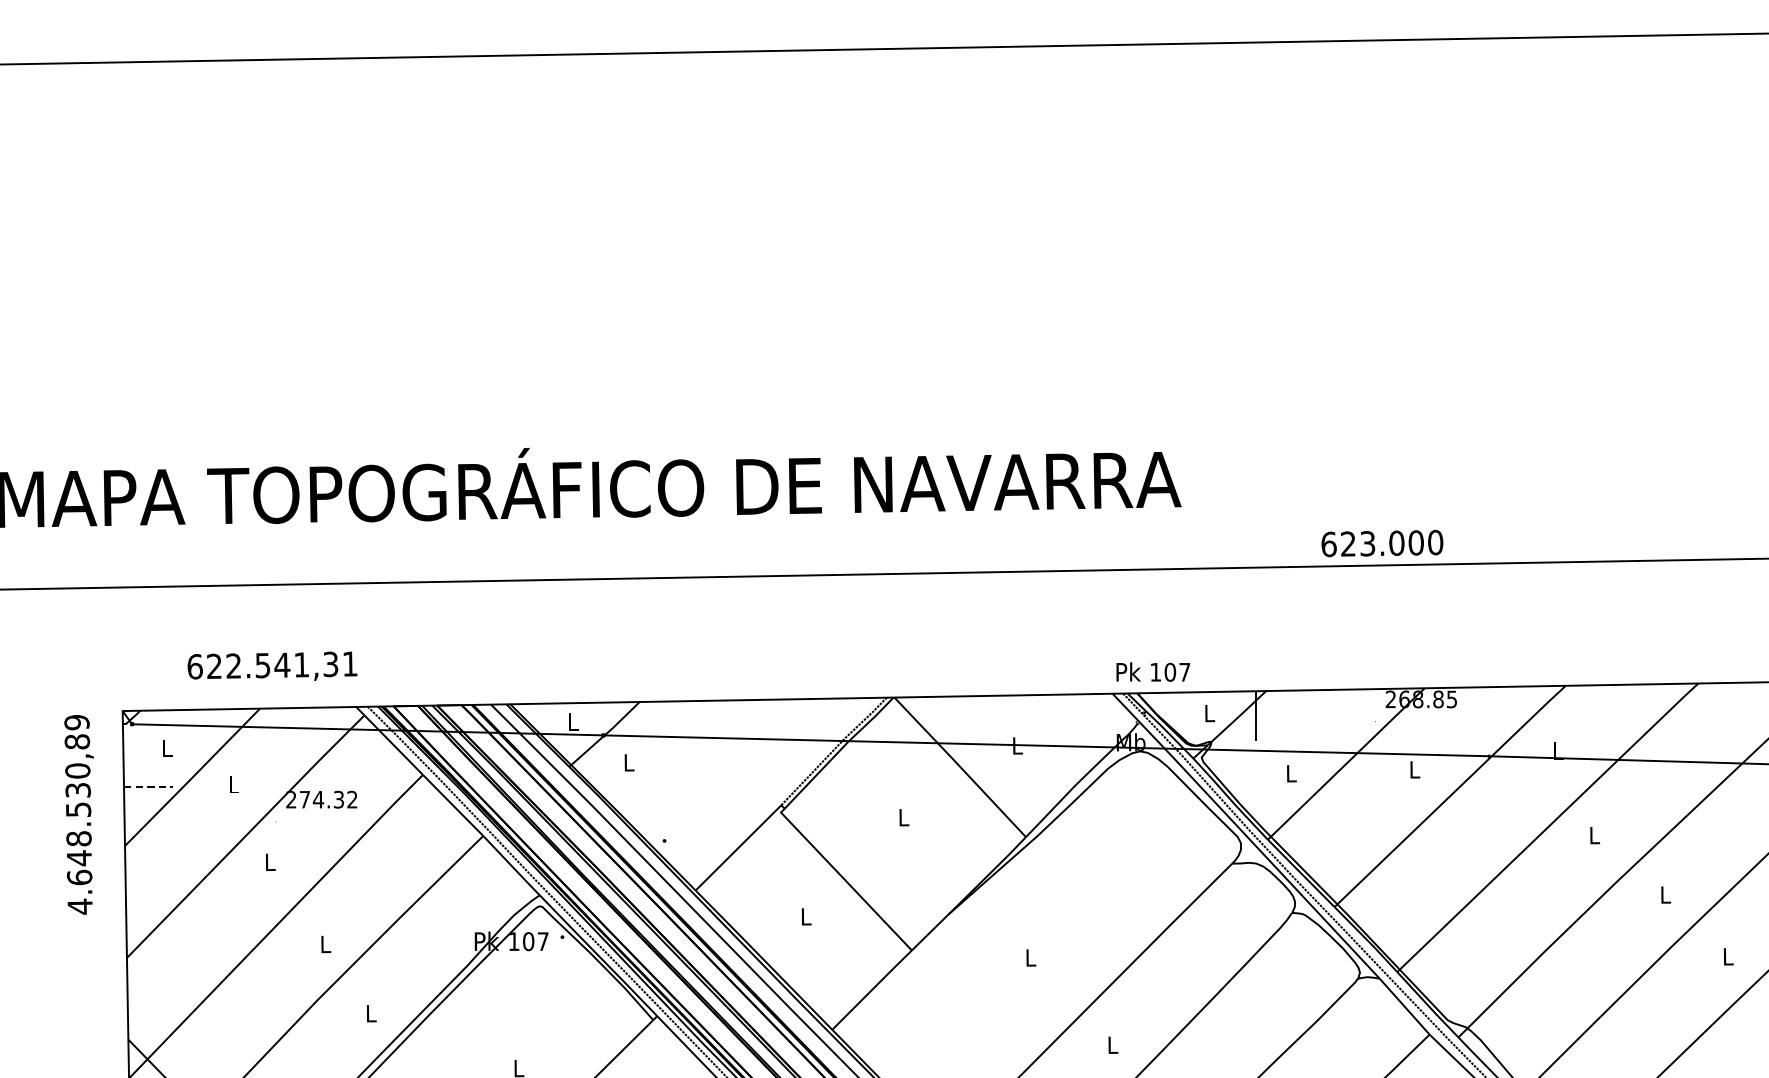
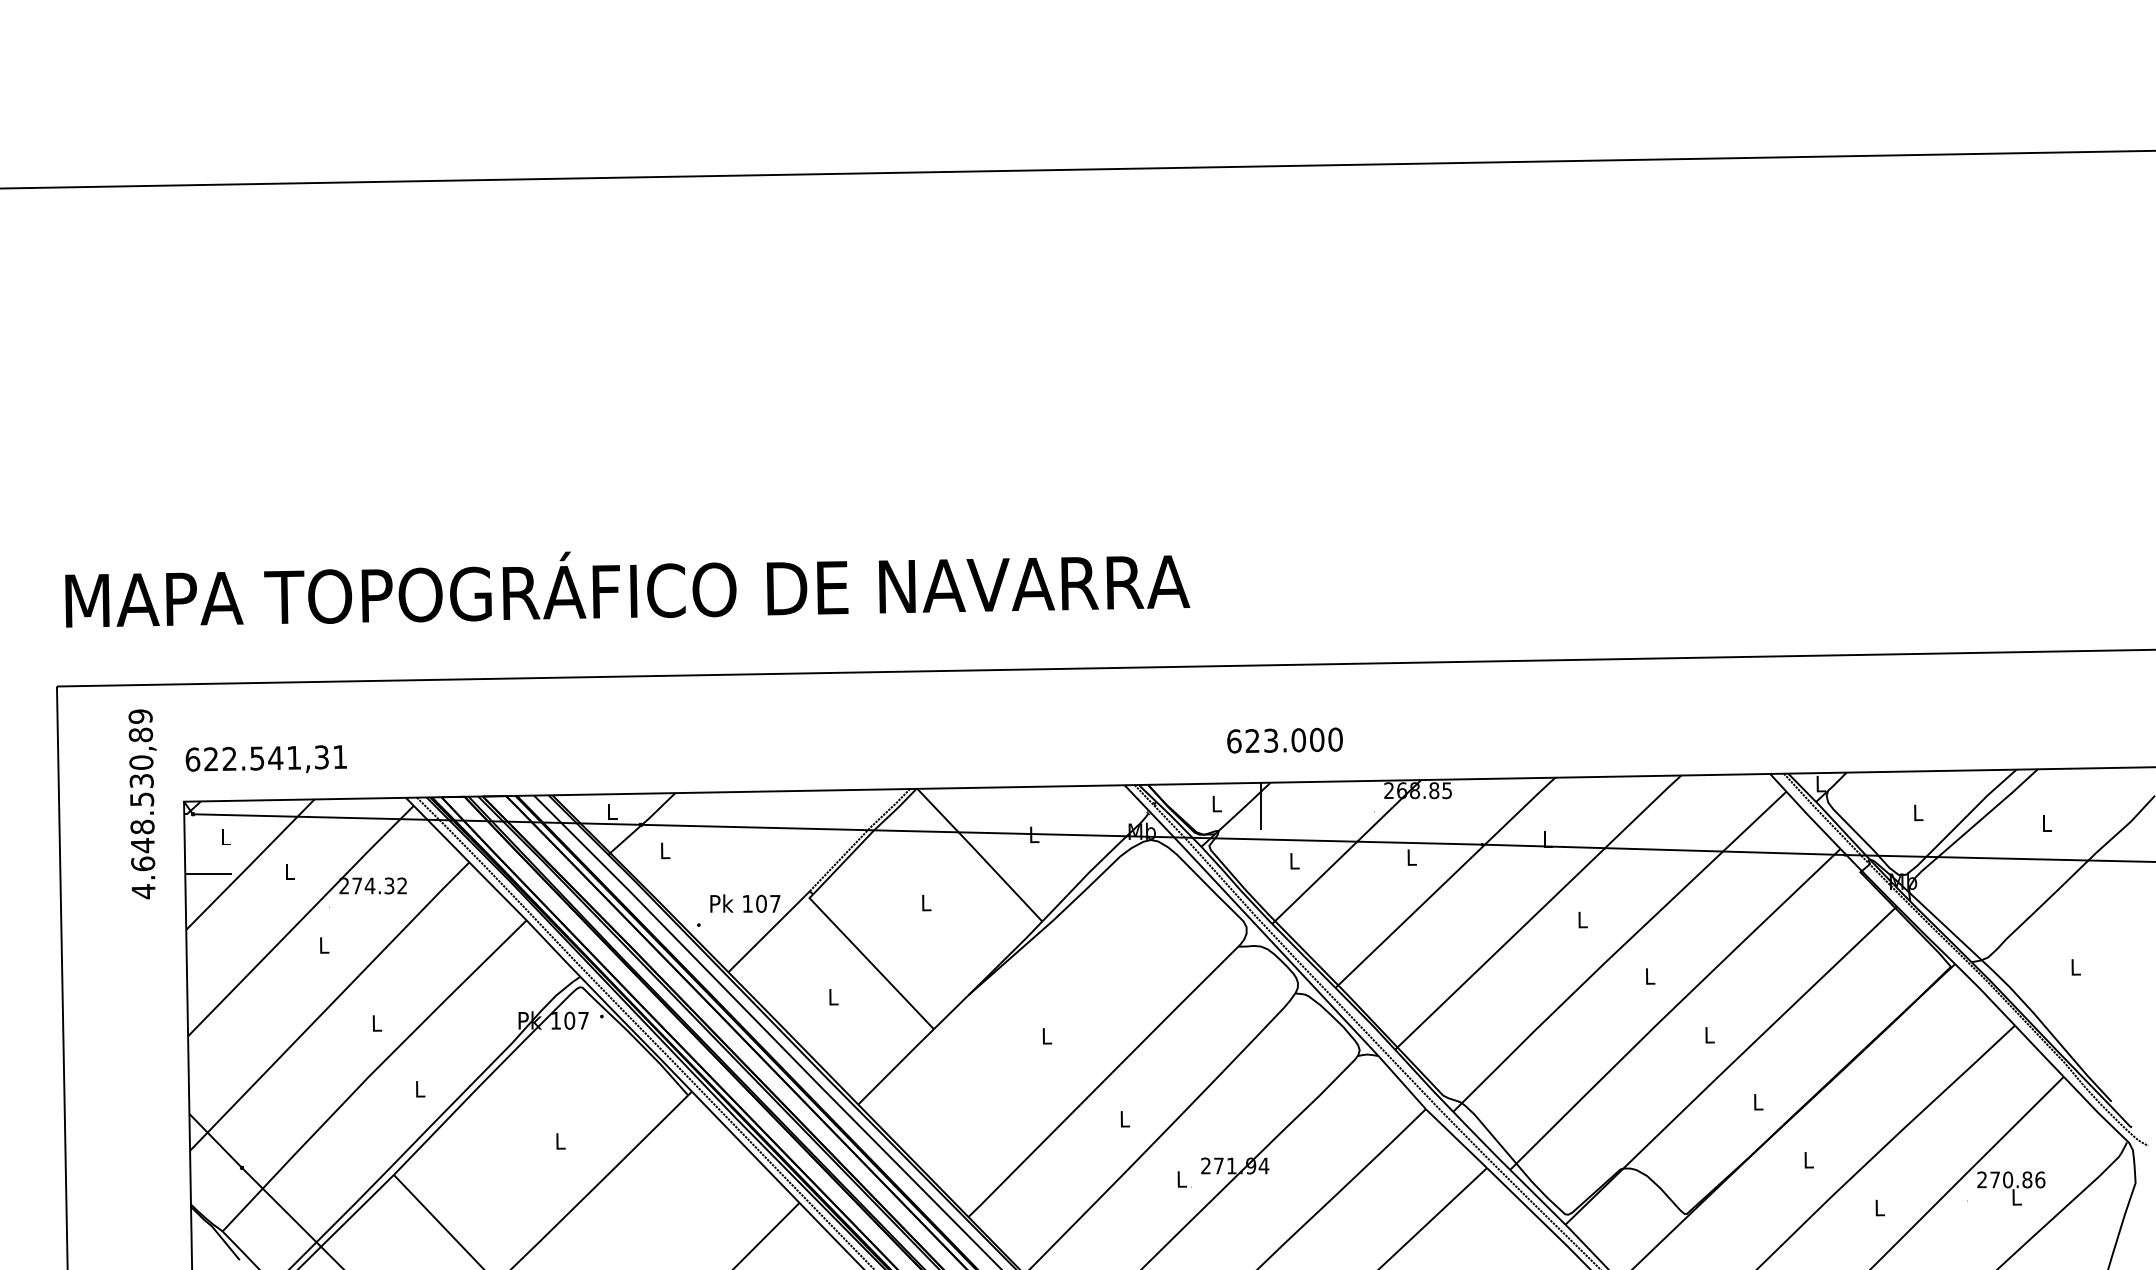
text: (1381, 543) -> (1284, 740), moved
text: (271, 666) -> (265, 759), moved
text: (1153, 671) -> (745, 903), moved
line: (149, 787) -> (209, 874), dashed -> solid
text: (78, 815) -> (142, 804), moved

